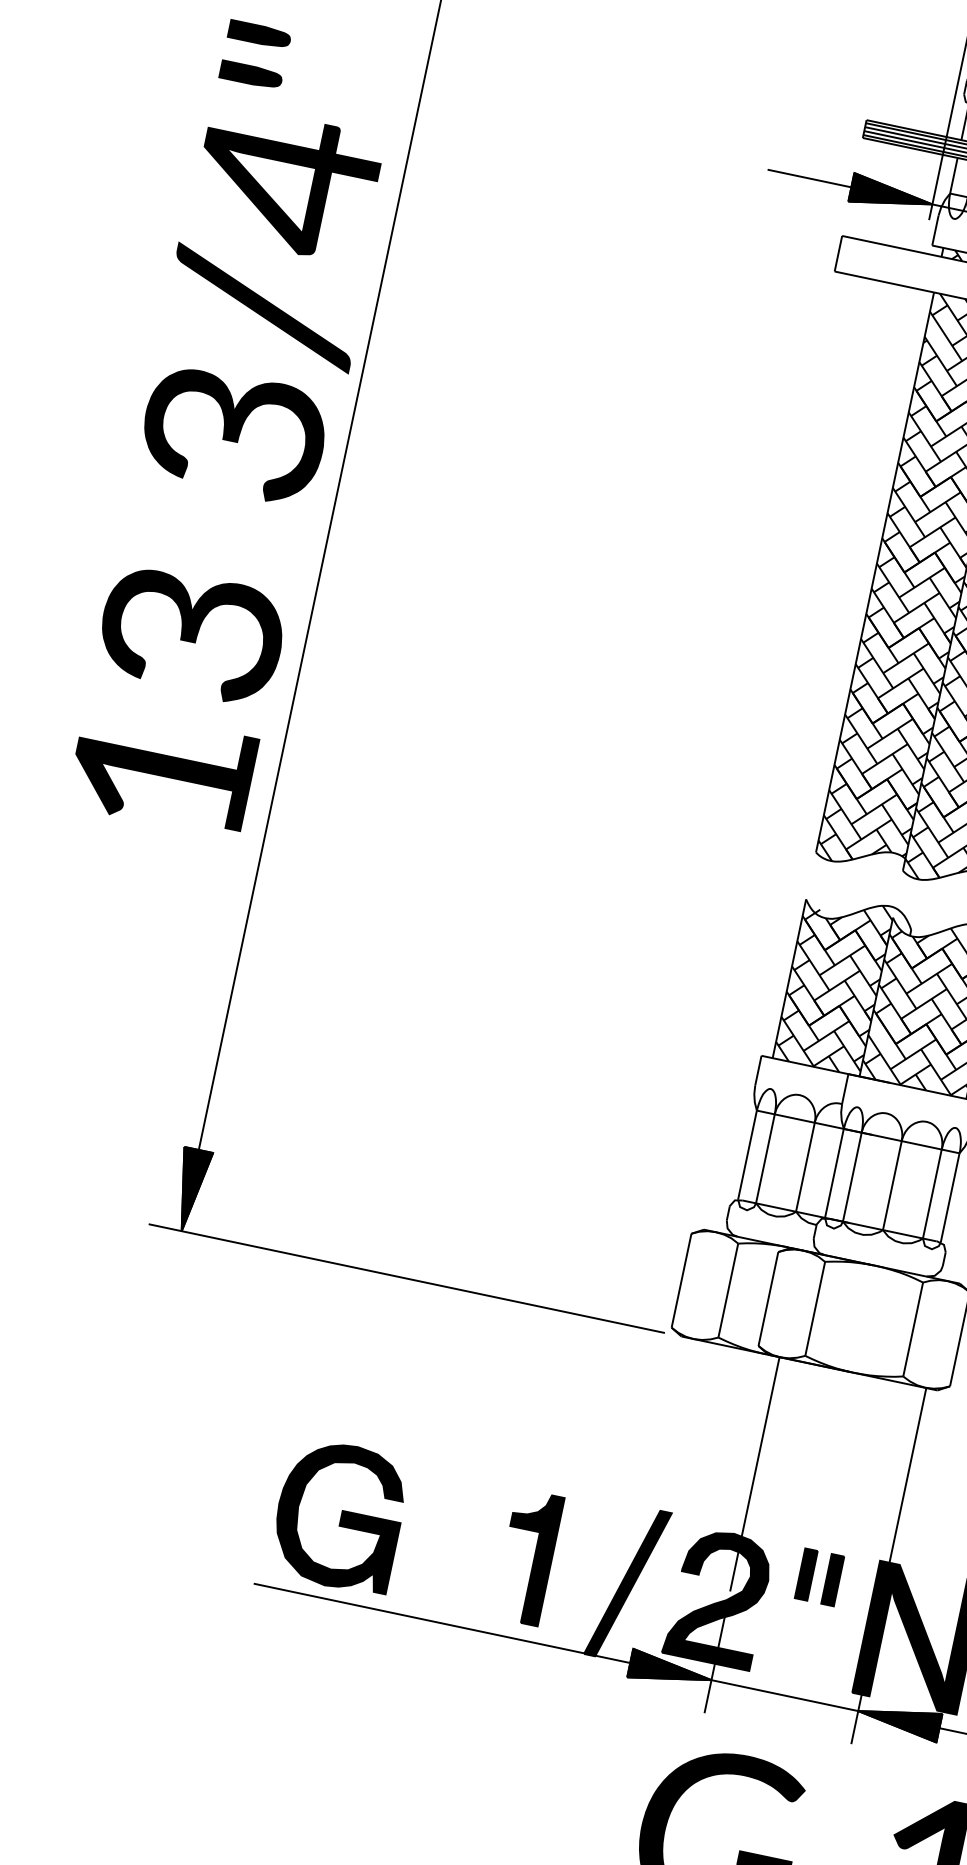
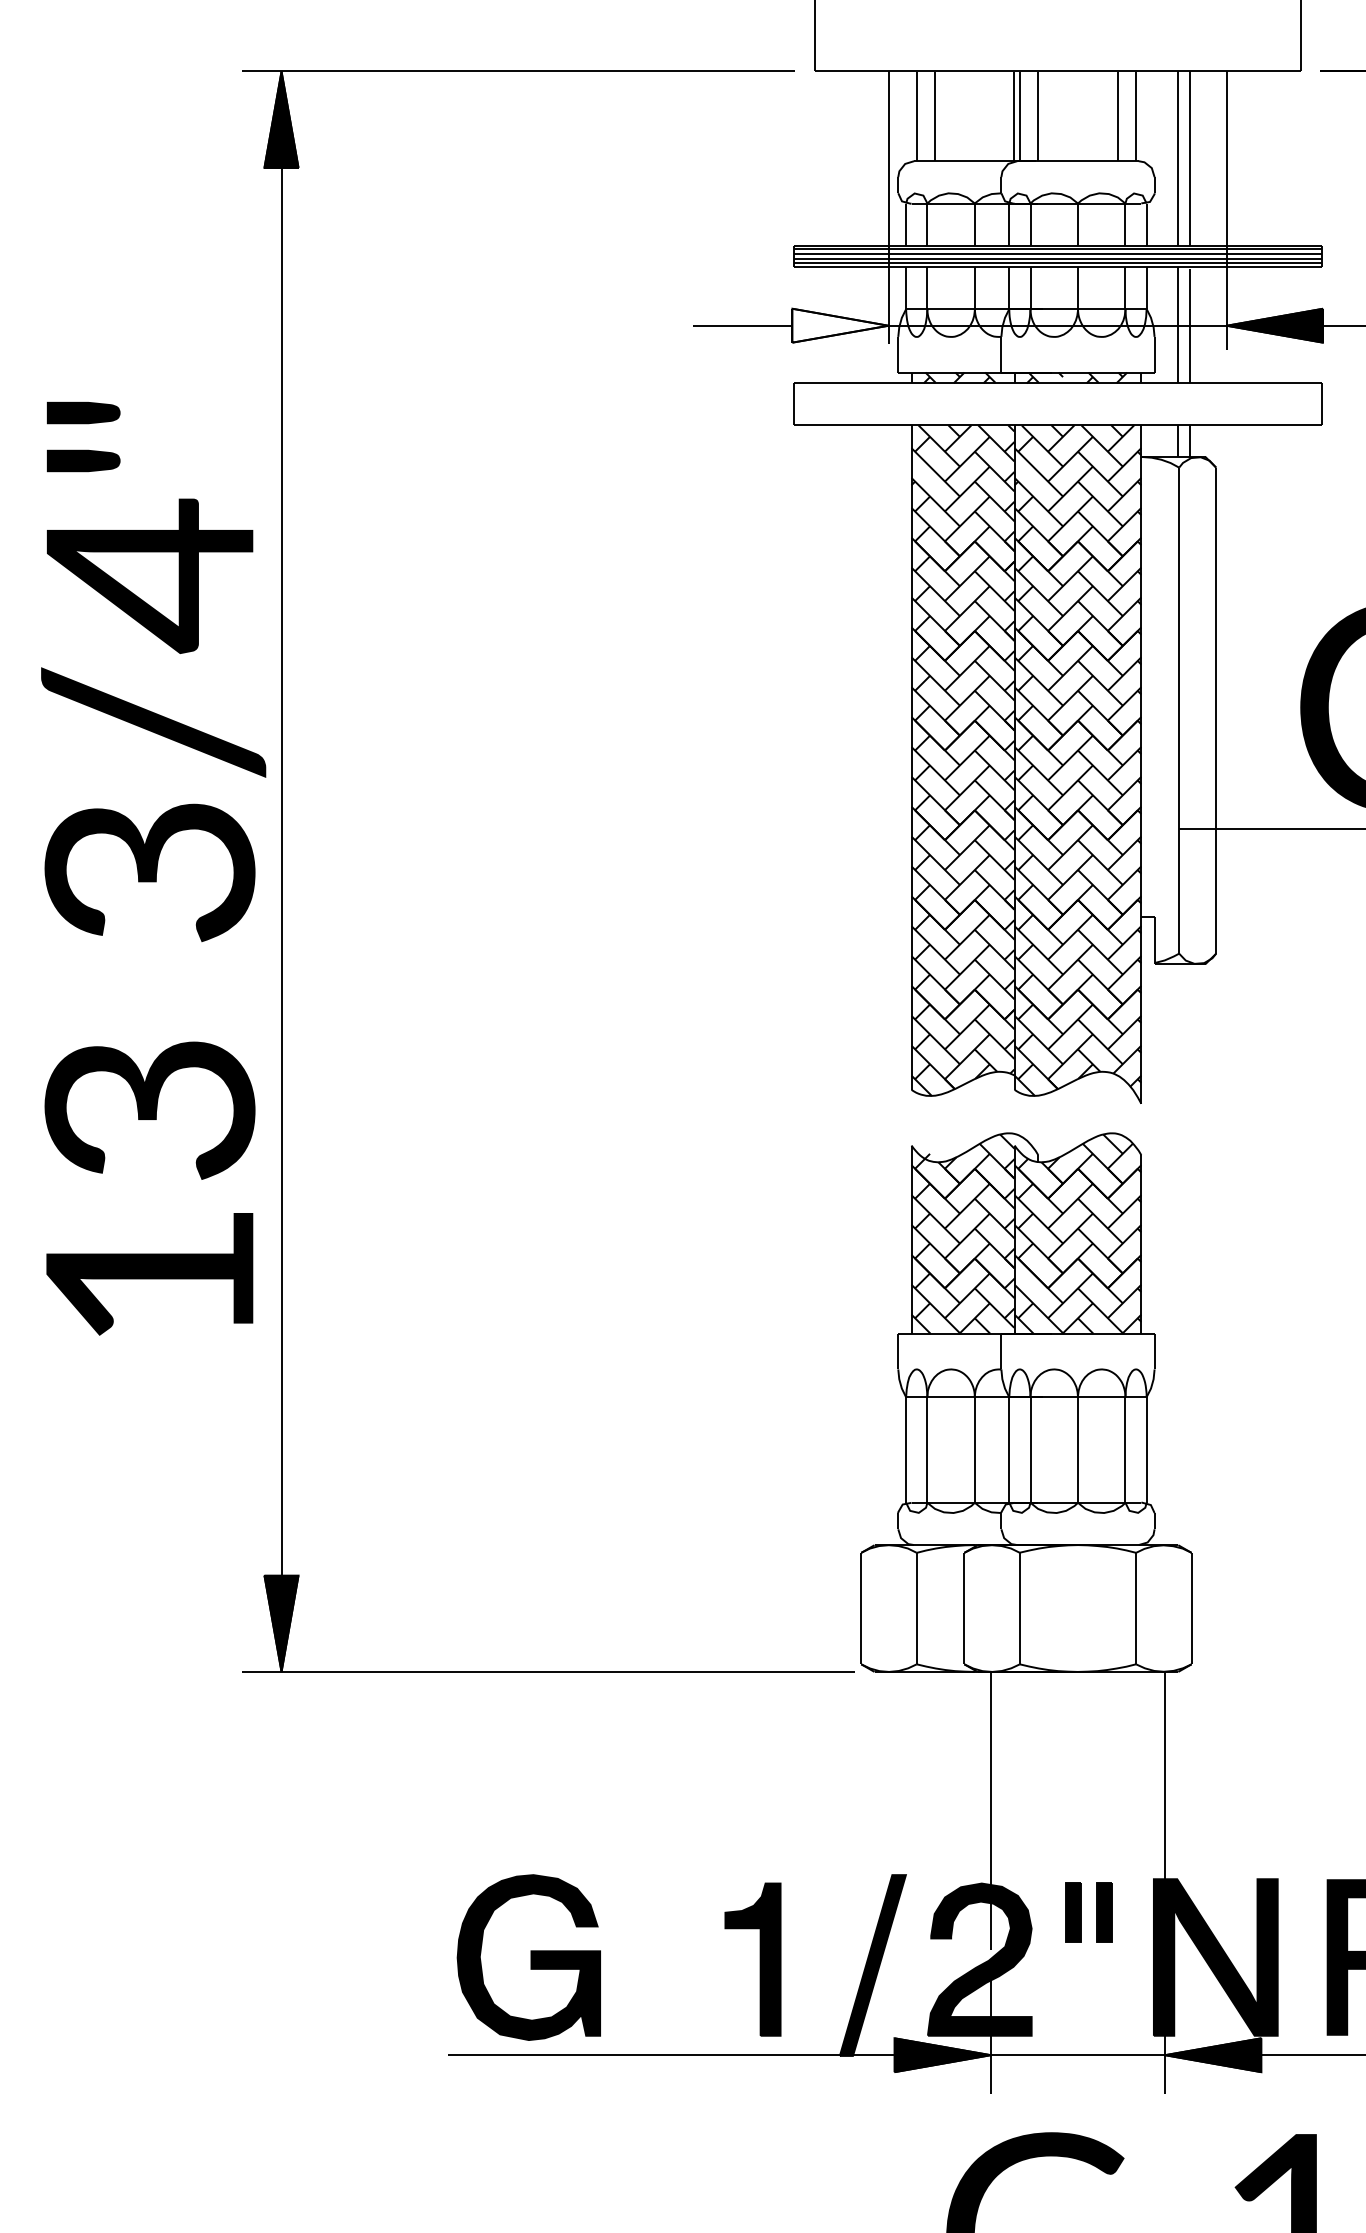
fill: (891, 195) -> (840, 325), removed
text: (237, 430) -> (153, 868), moved

